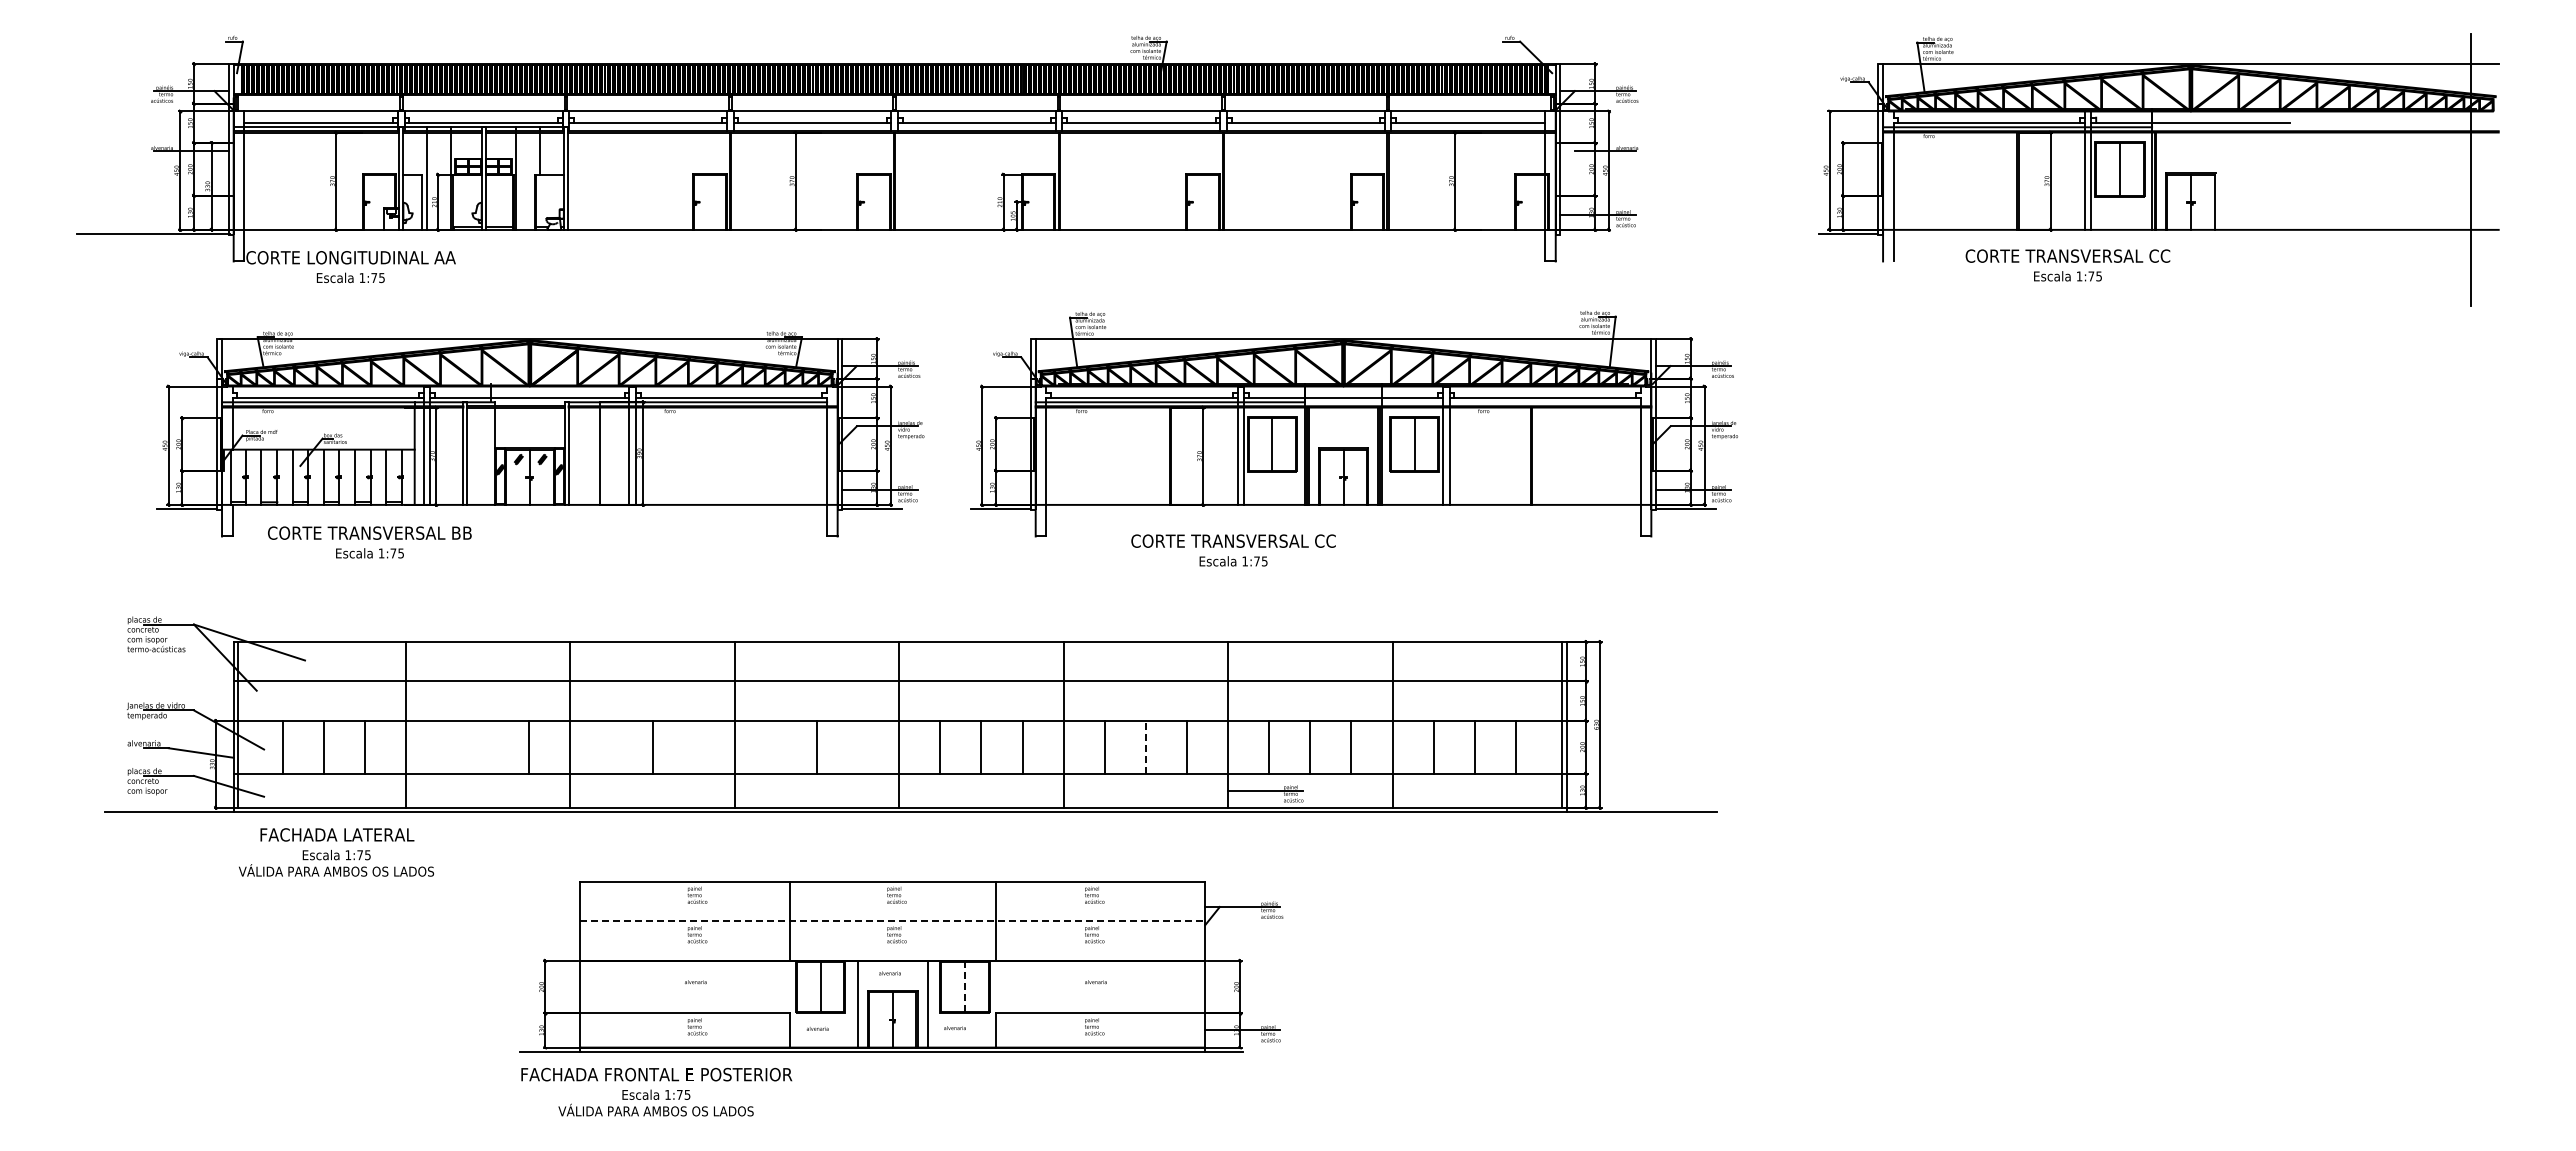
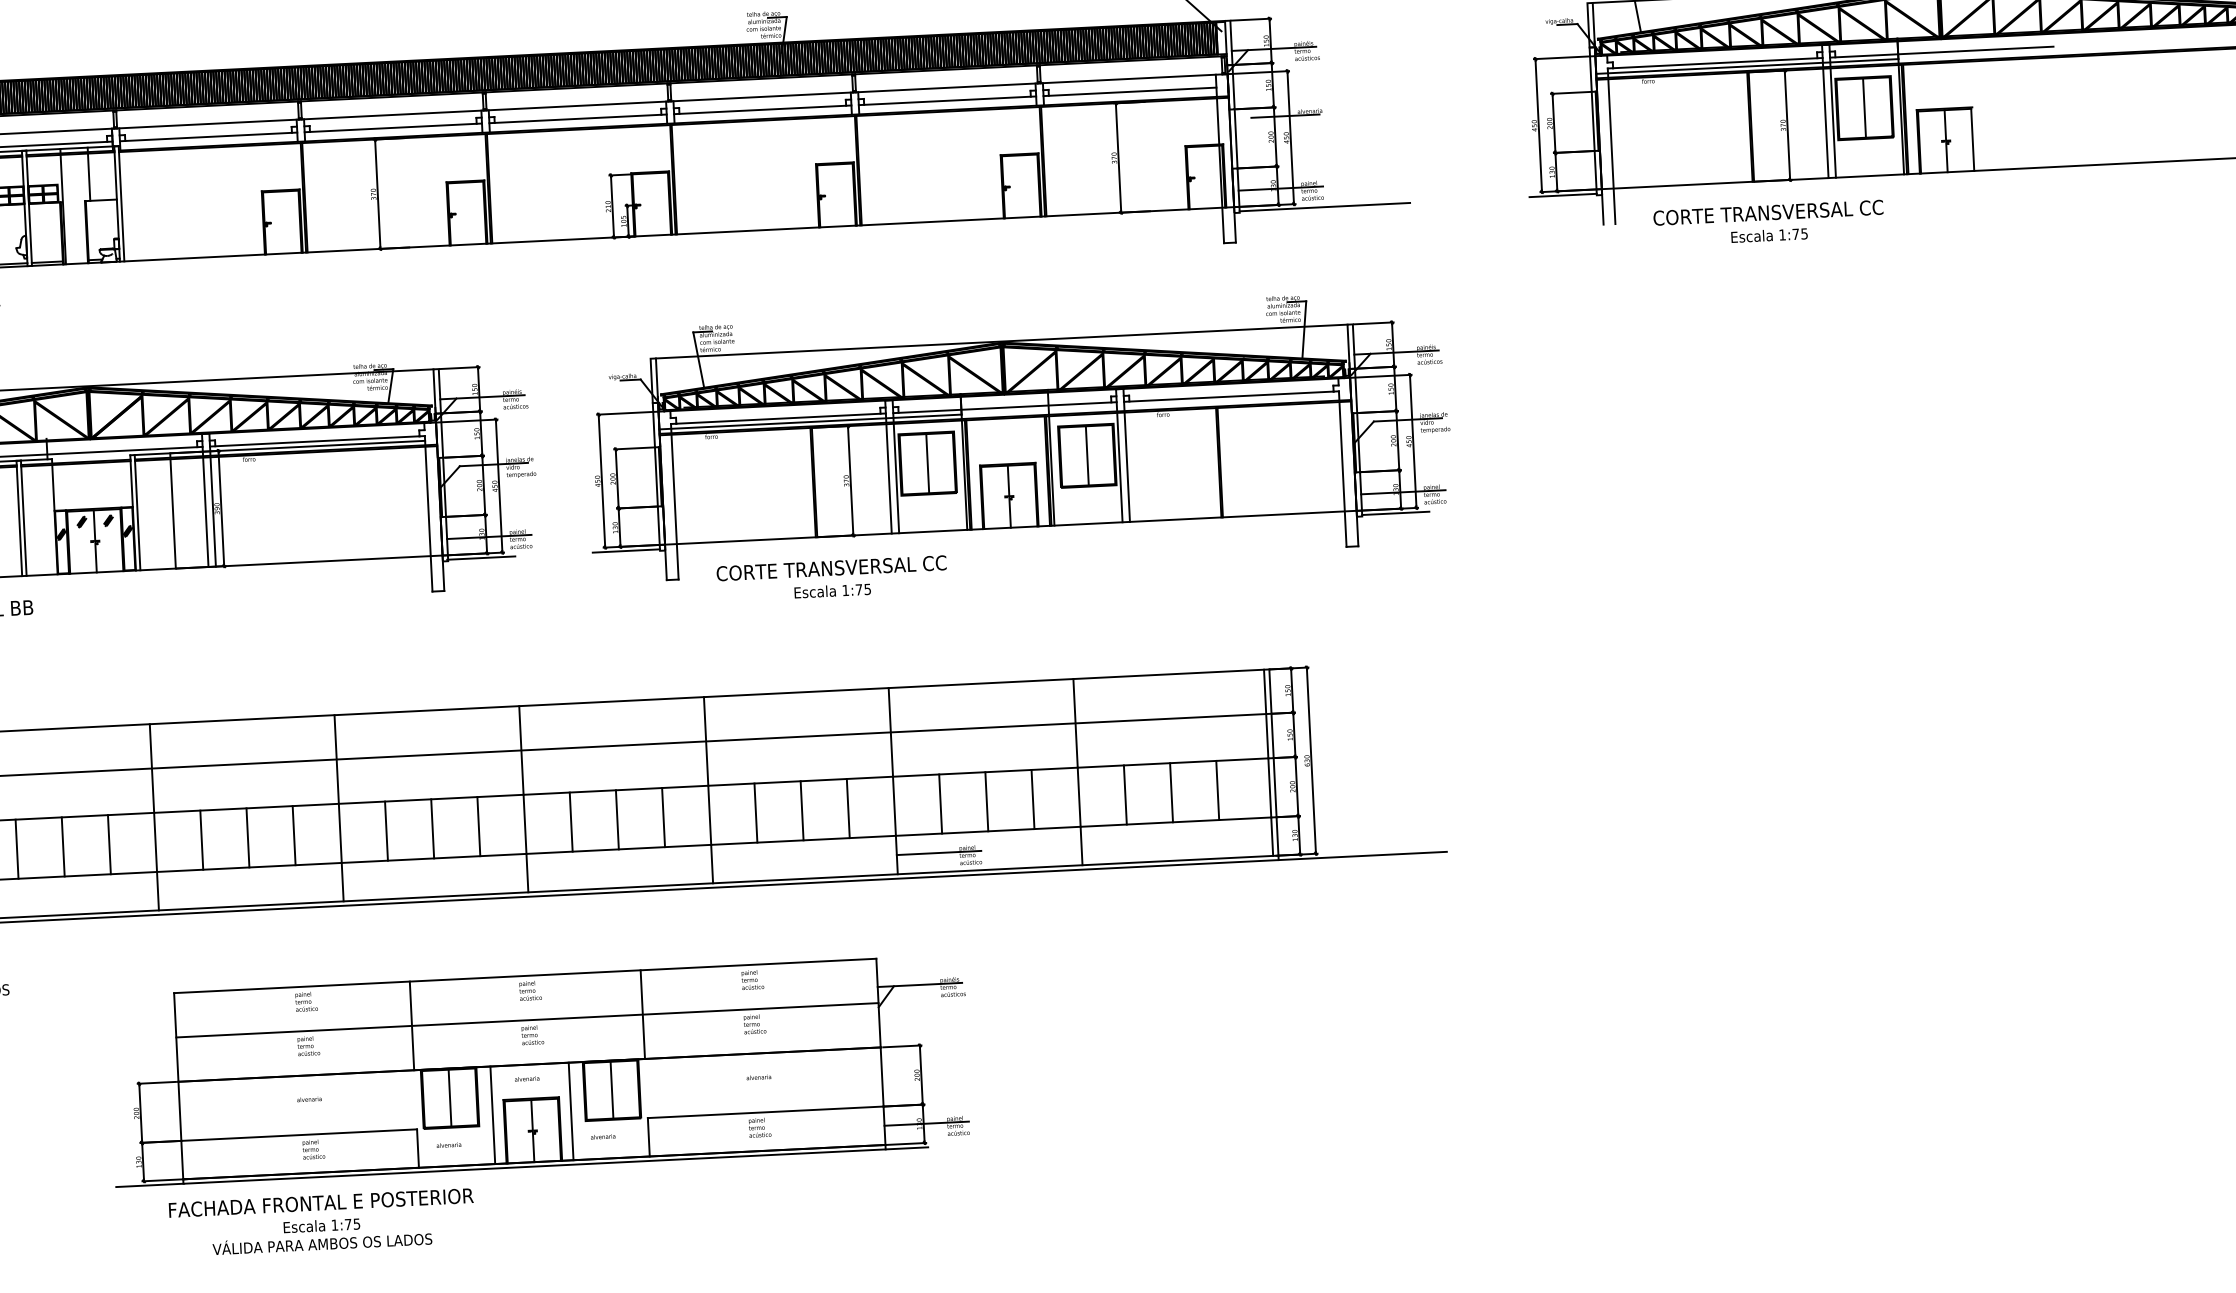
line: (1636, 233) -> (1325, 206), added
text: (2067, 265) -> (1768, 223), moved
text: (1233, 550) -> (832, 578), moved
line: (447, 746) -> (17, 848), added
line: (488, 746) -> (63, 846), added
line: (611, 746) -> (201, 839), added
line: (693, 746) -> (293, 834), added
line: (775, 746) -> (386, 830), added
line: (858, 746) -> (479, 825), added
line: (1145, 746) -> (801, 810), dashed -> solid
line: (892, 921) -> (527, 1020), dashed -> solid
line: (964, 986) -> (611, 1089), dashed -> solid
text: (656, 1091) -> (321, 1221), moved

